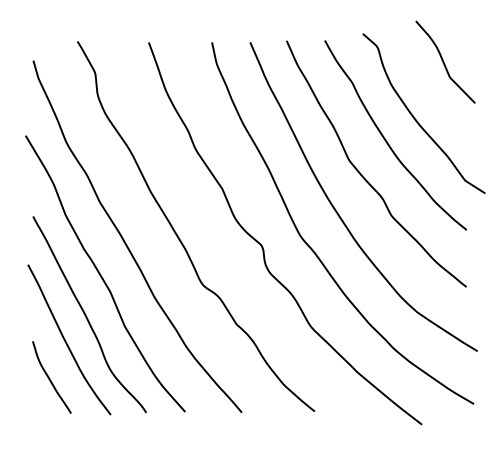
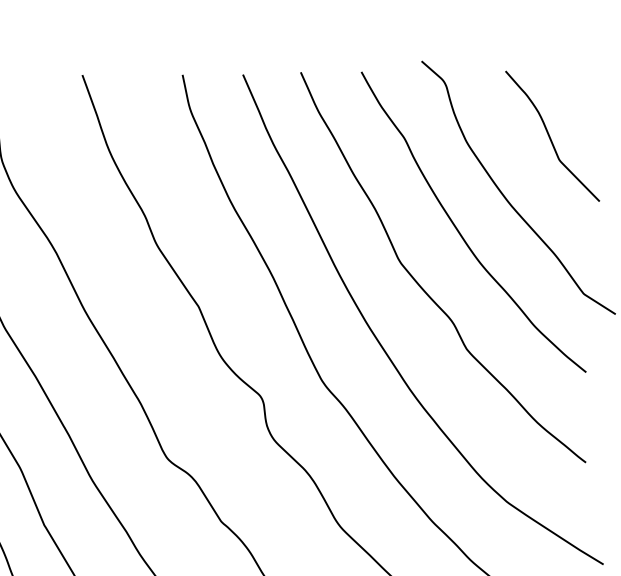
curve: (444, 61) -> (550, 135), moved

